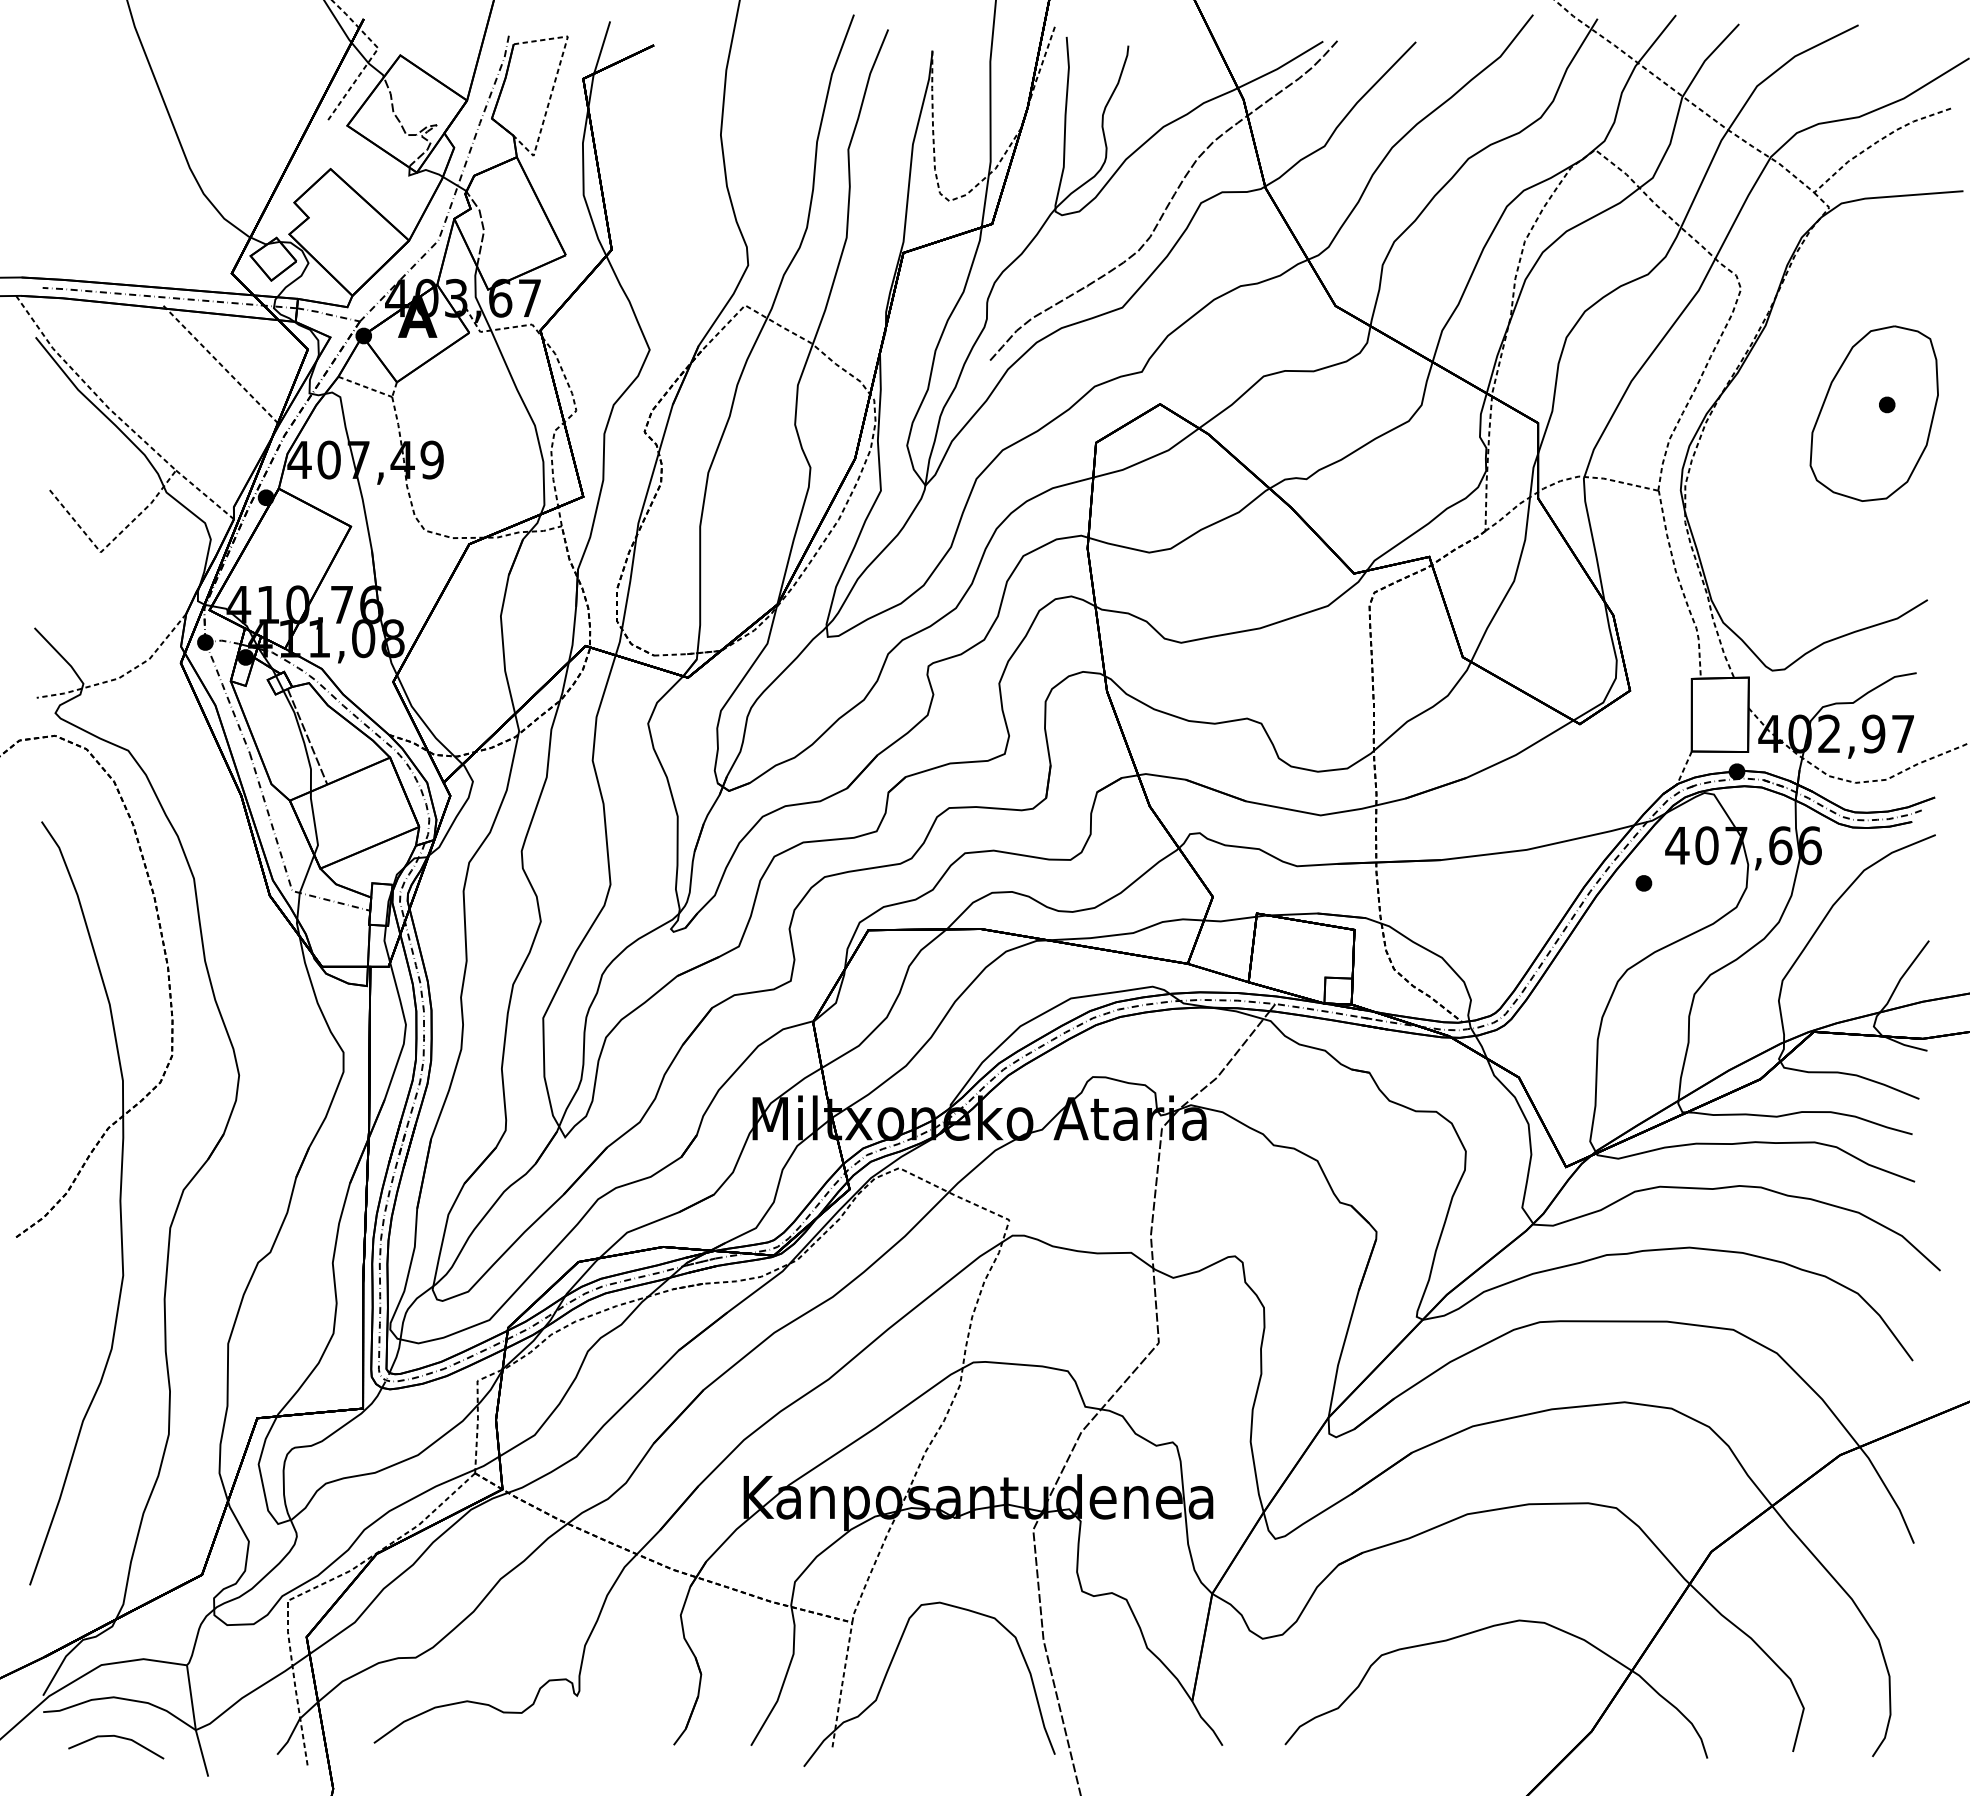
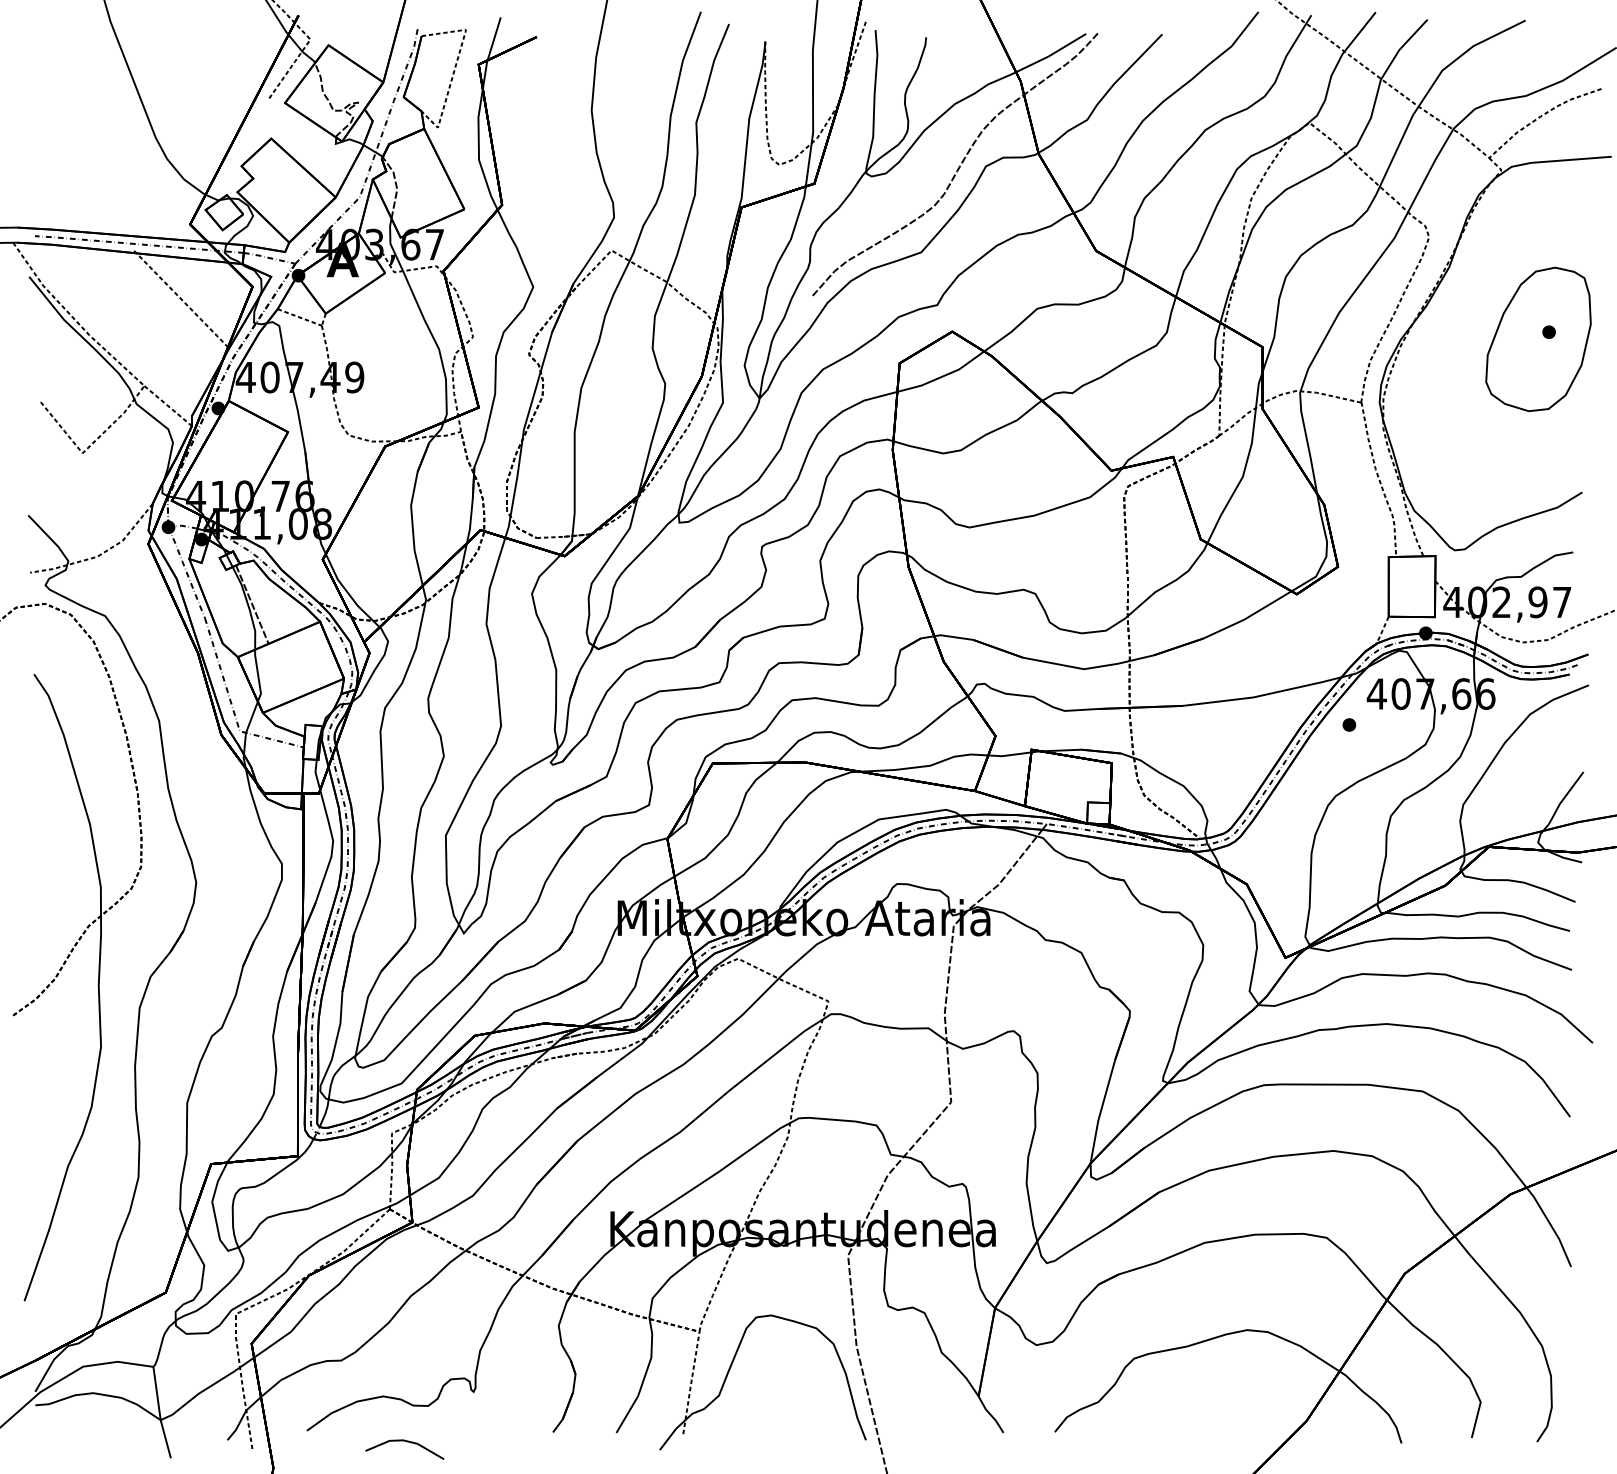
line: (120, 1738) -> (408, 1442), moved

